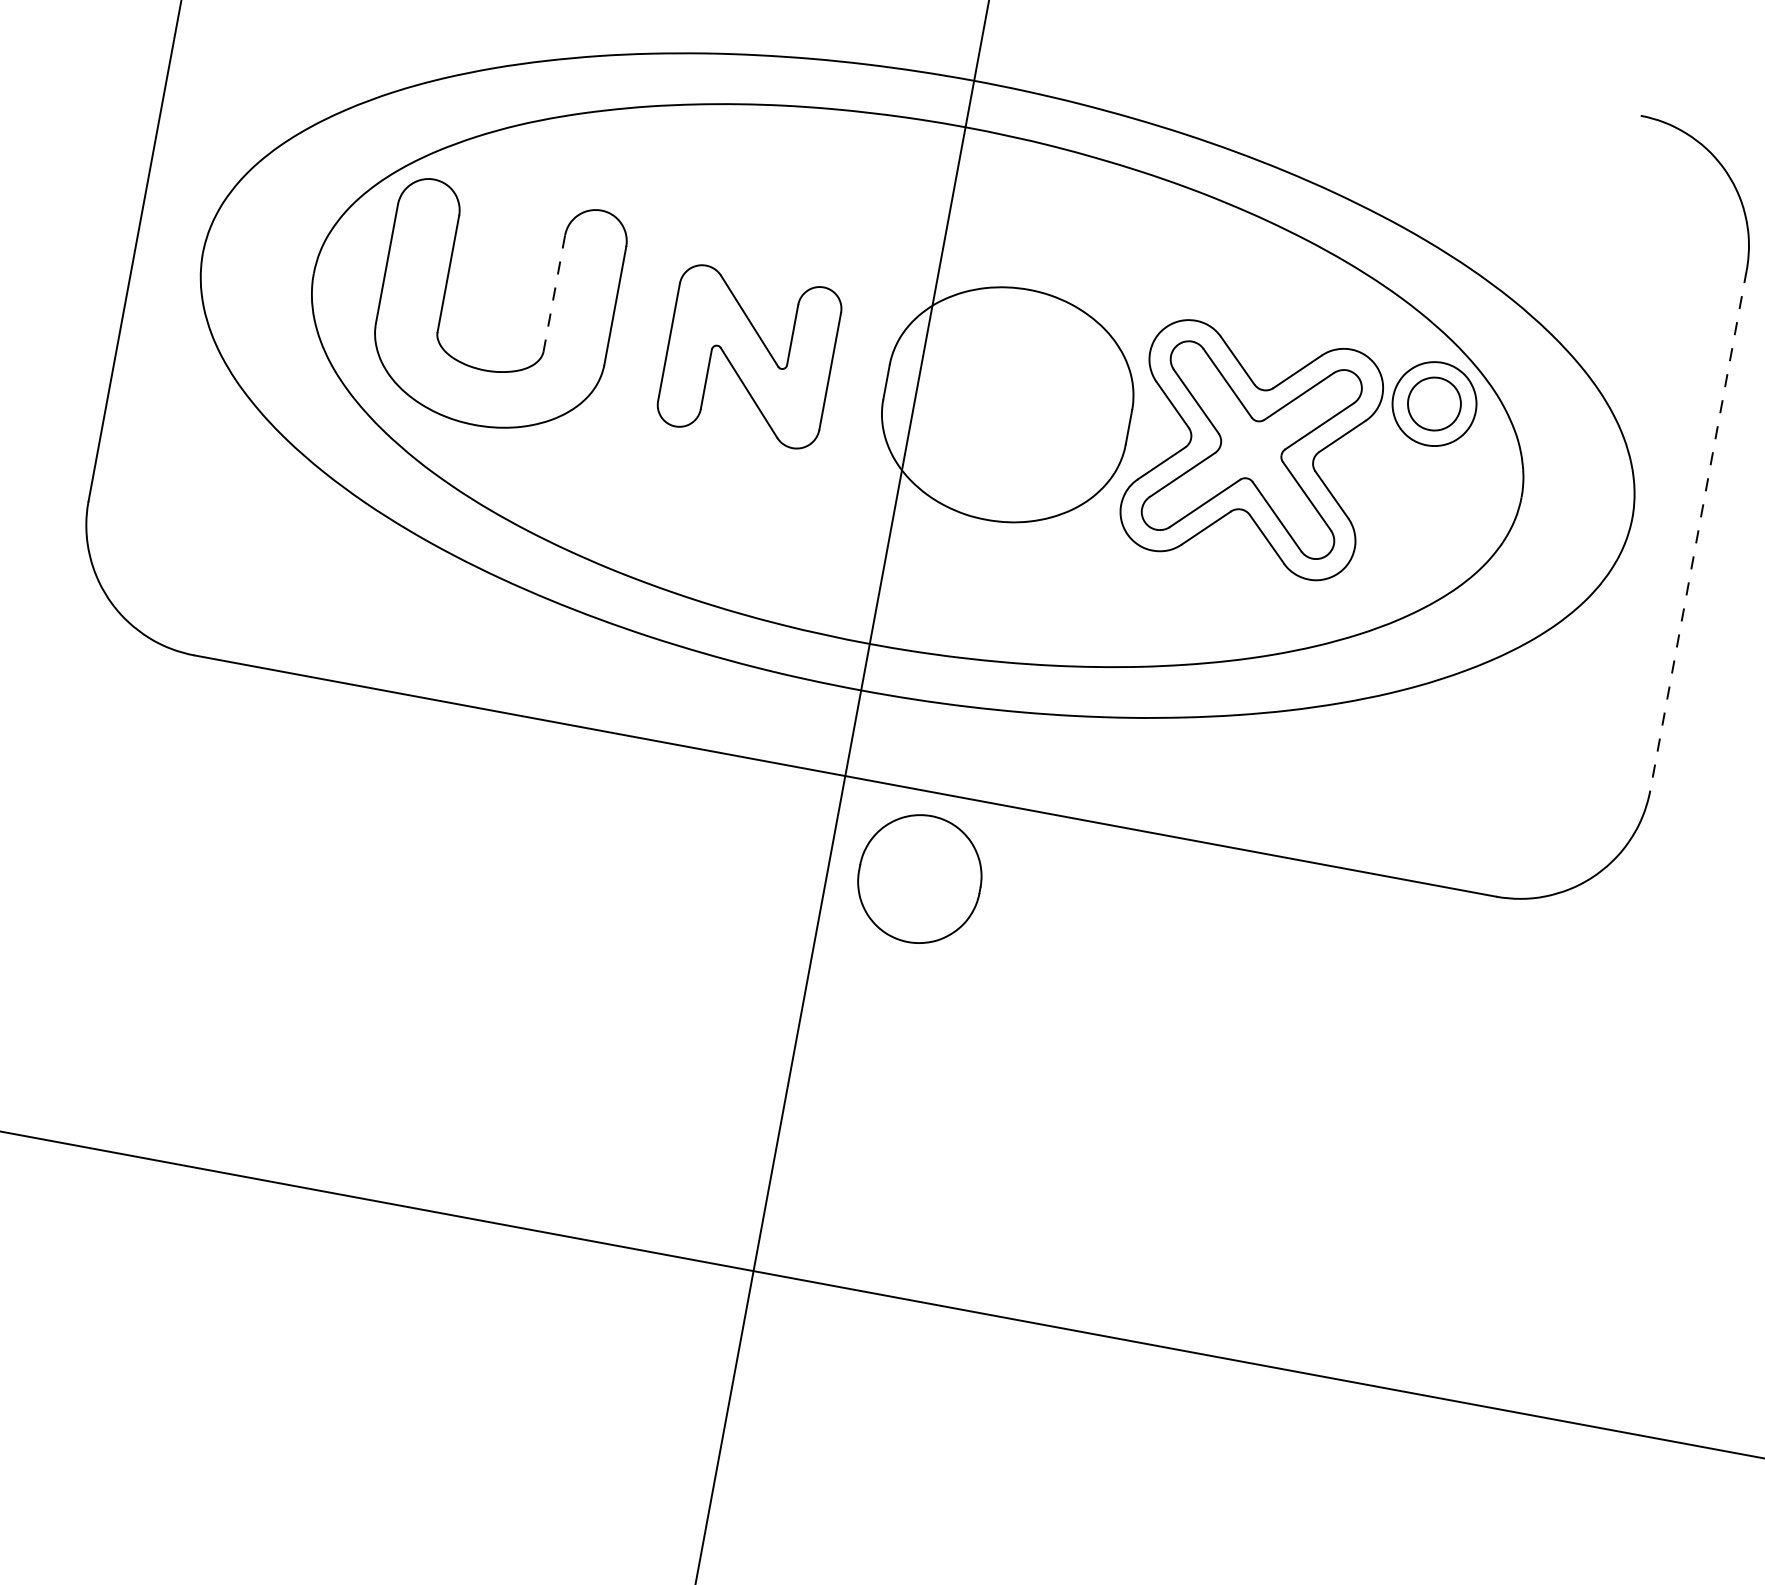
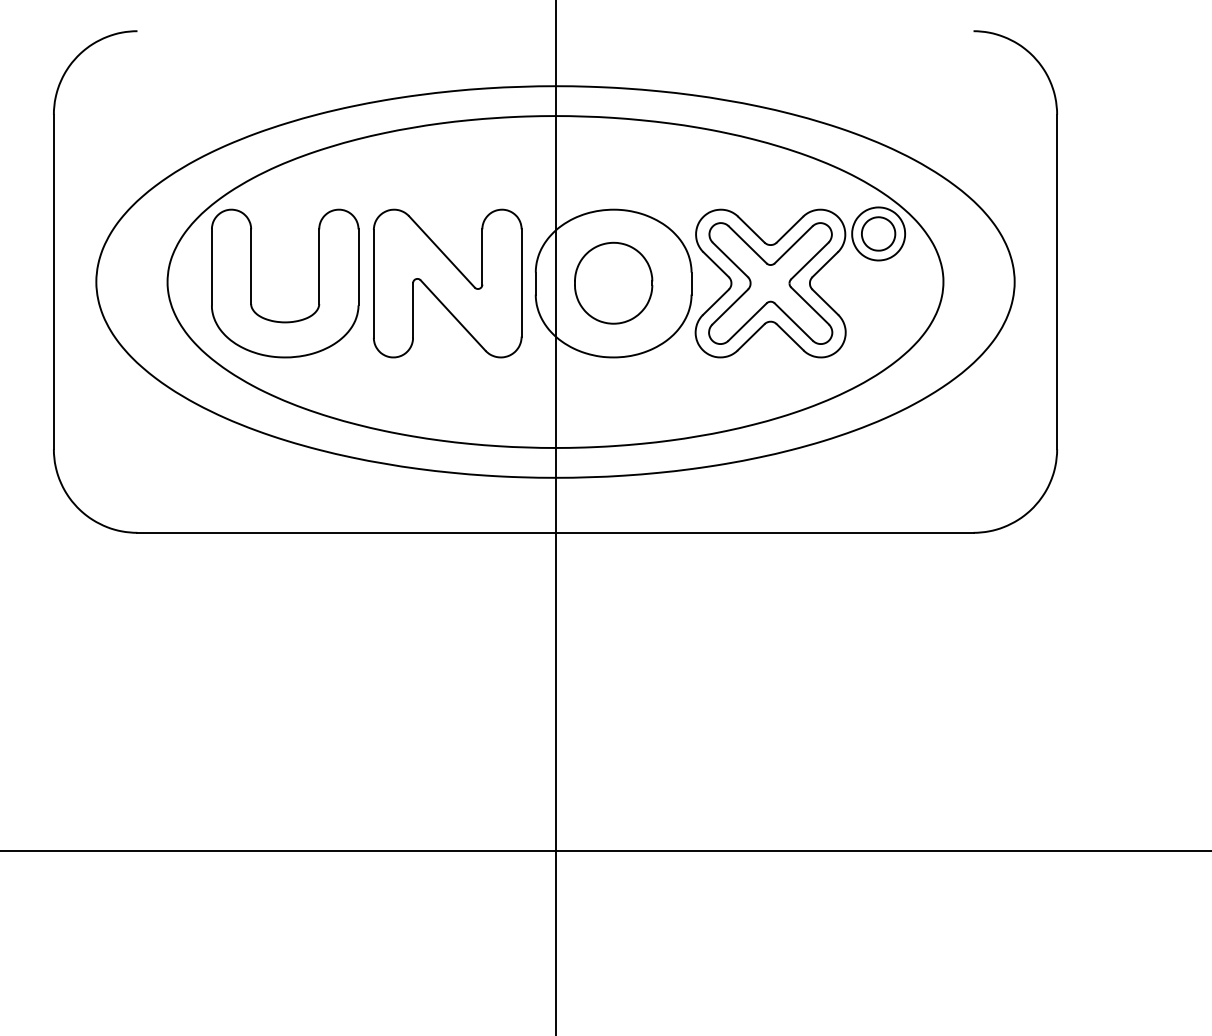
line: (554, 294) -> (319, 267), dashed -> solid
part: (749, 356) -> (447, 283), size x1.43
line: (1698, 531) -> (1057, 282), dashed -> solid
part: (919, 877) -> (613, 282), moved

